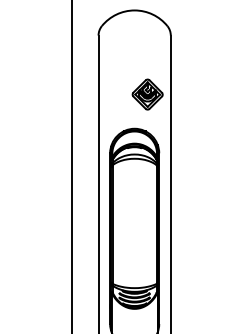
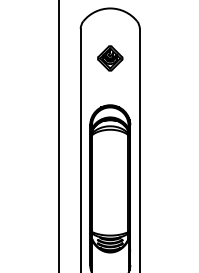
part: (147, 94) -> (110, 58), moved

